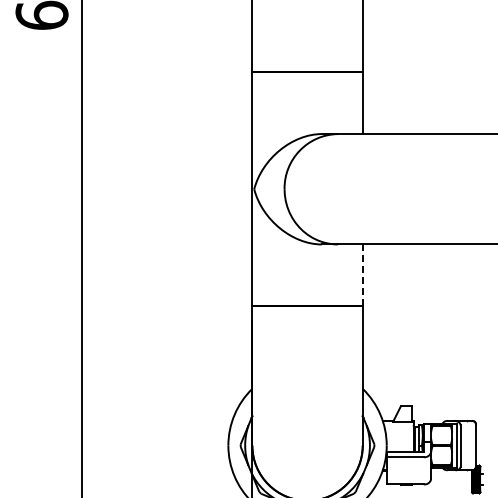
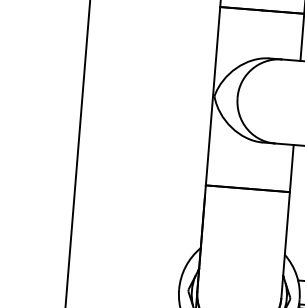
line: (362, 275) -> (291, 168), dashed -> solid

